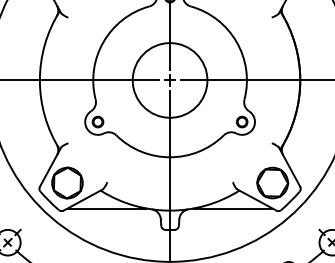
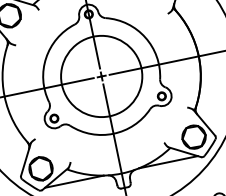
circle: (169, 80) -> (101, 76), size x1.43

